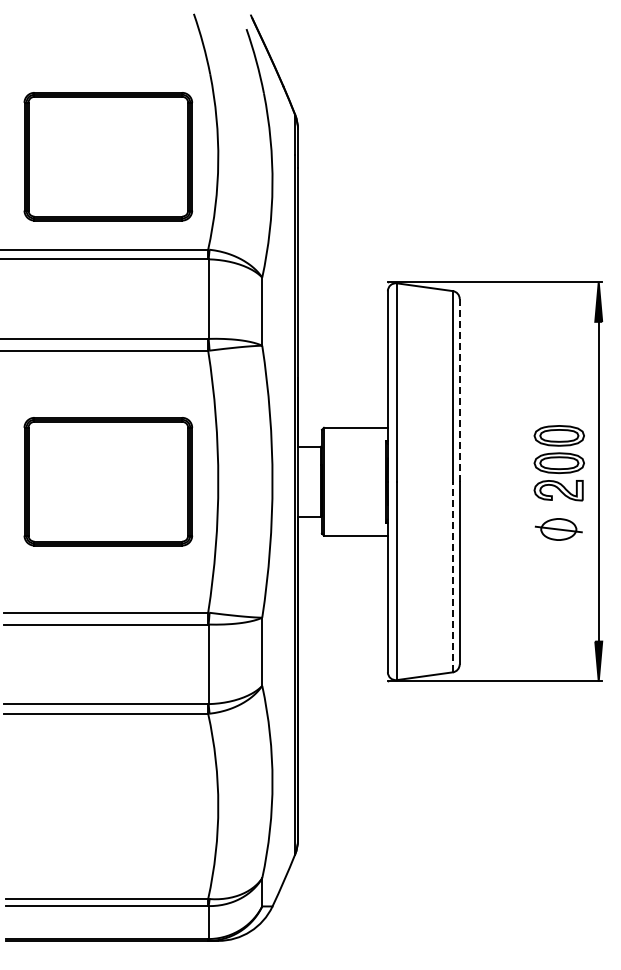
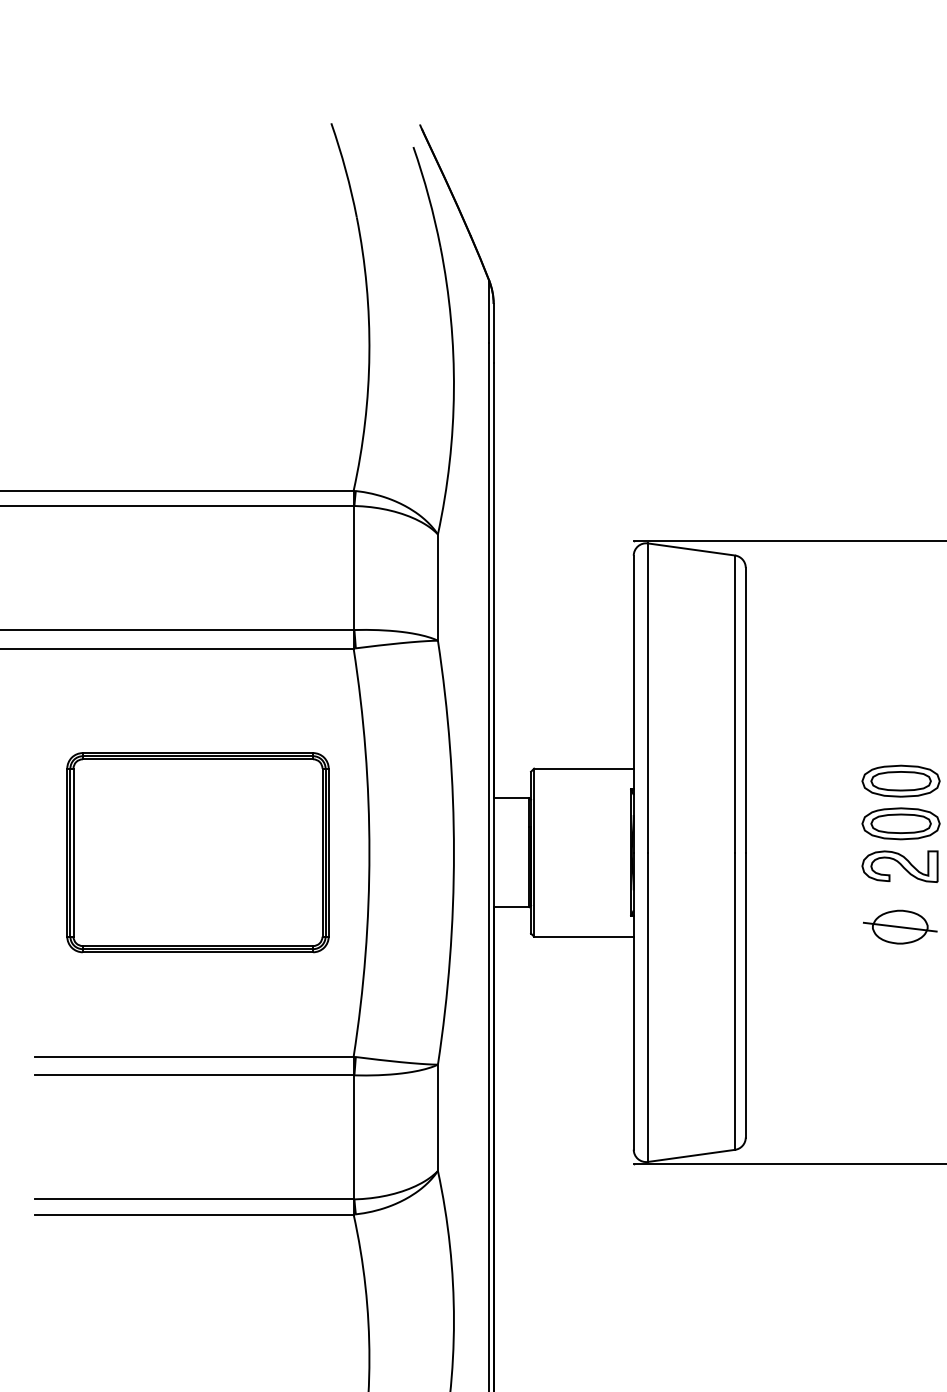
part: (108, 156) -> (198, 345), removed
line: (459, 389) -> (745, 708), dashed -> solid
line: (452, 576) -> (734, 1000), dashed -> solid

